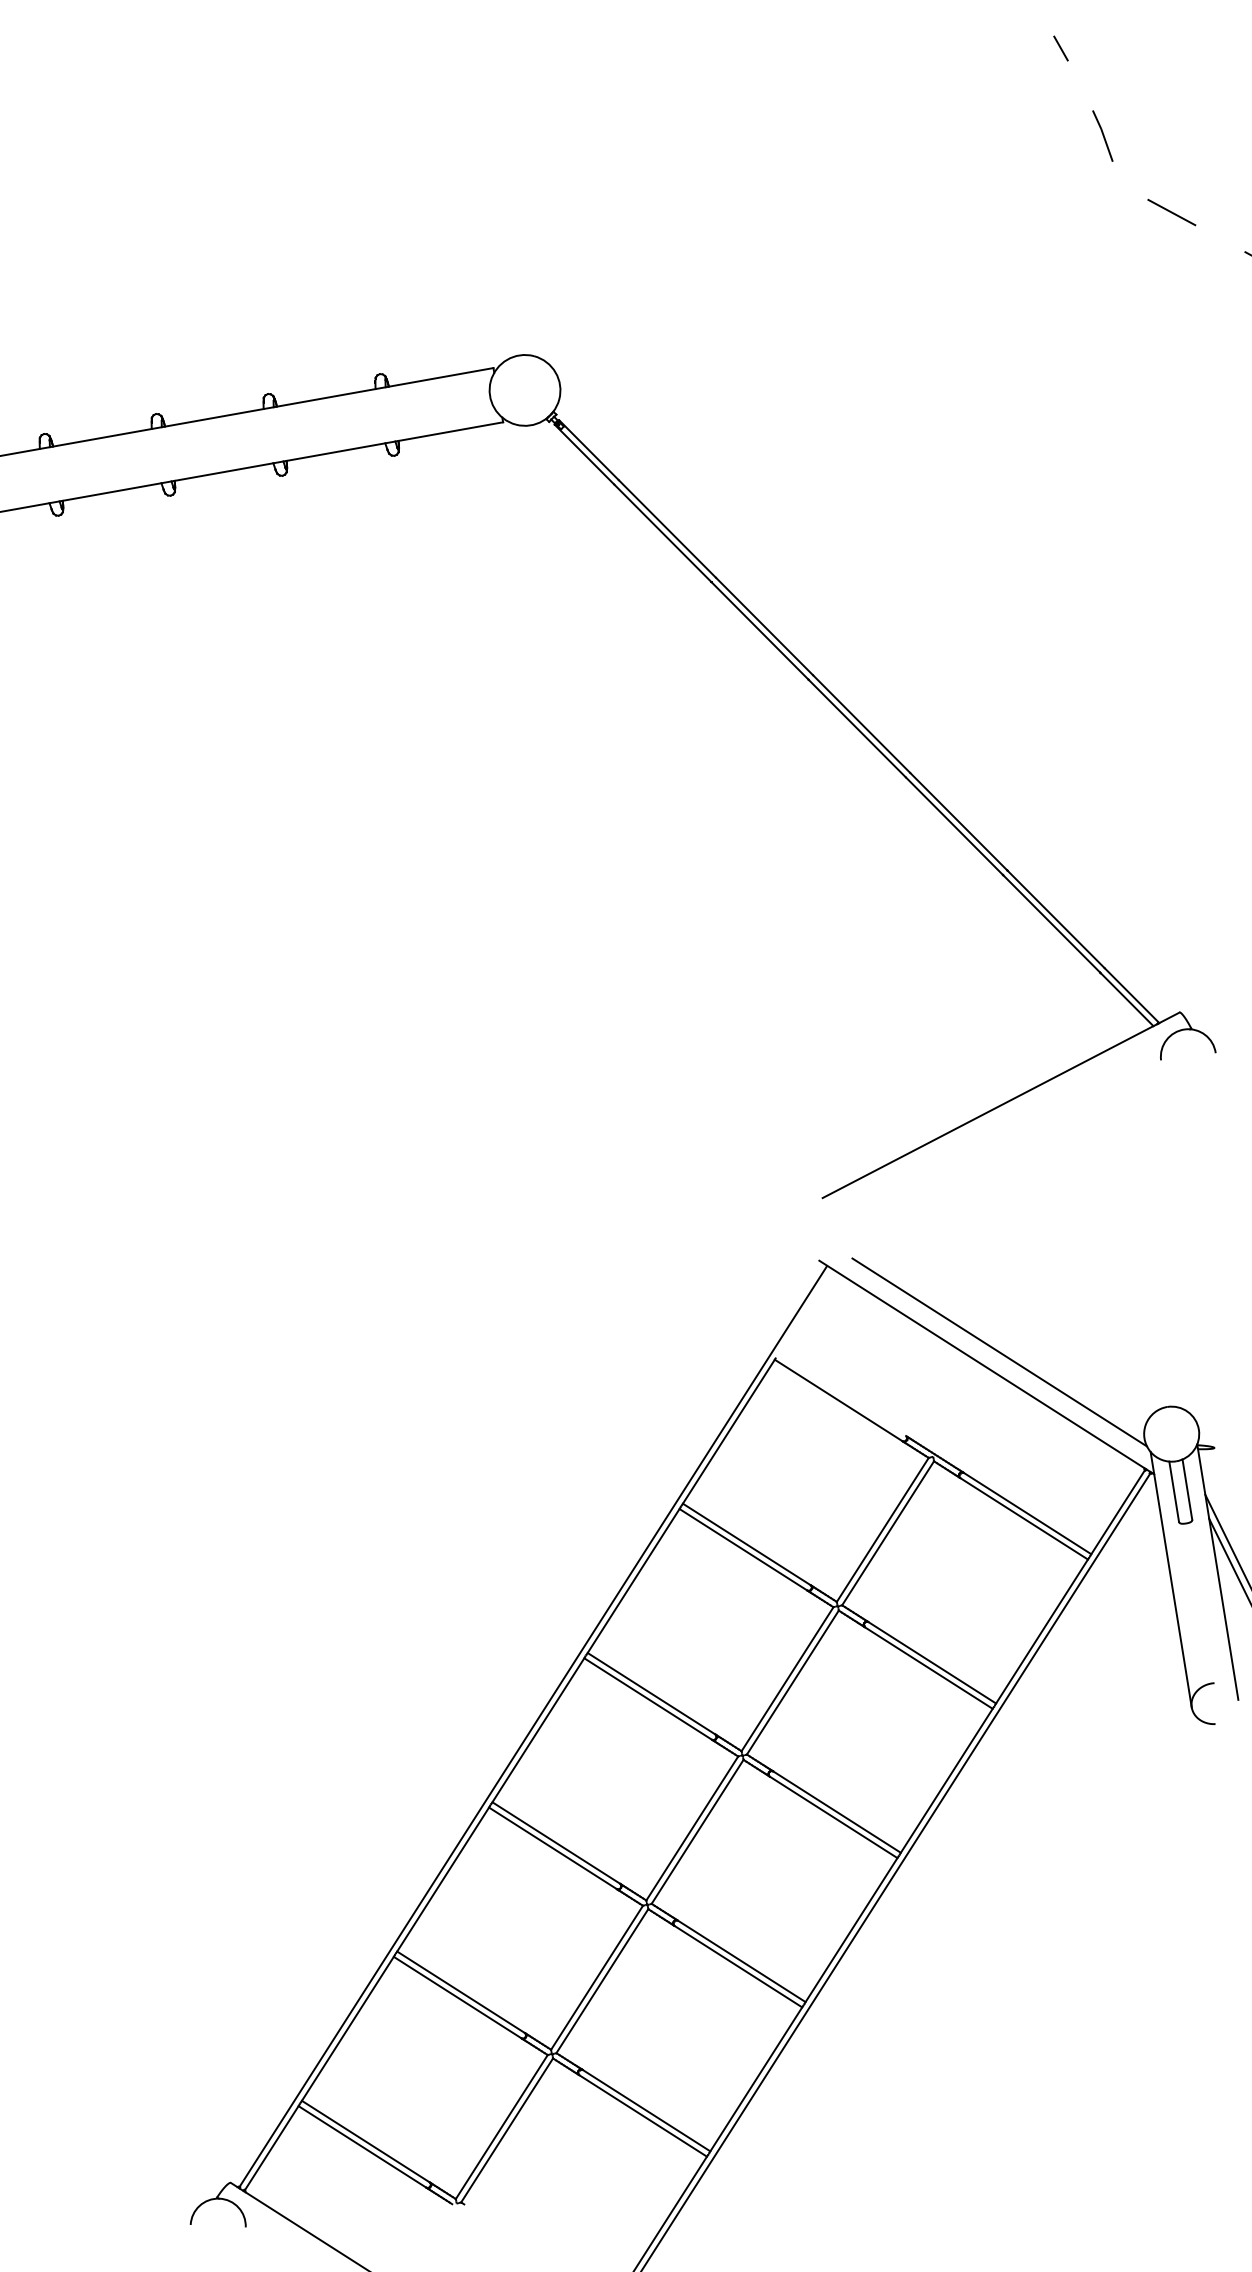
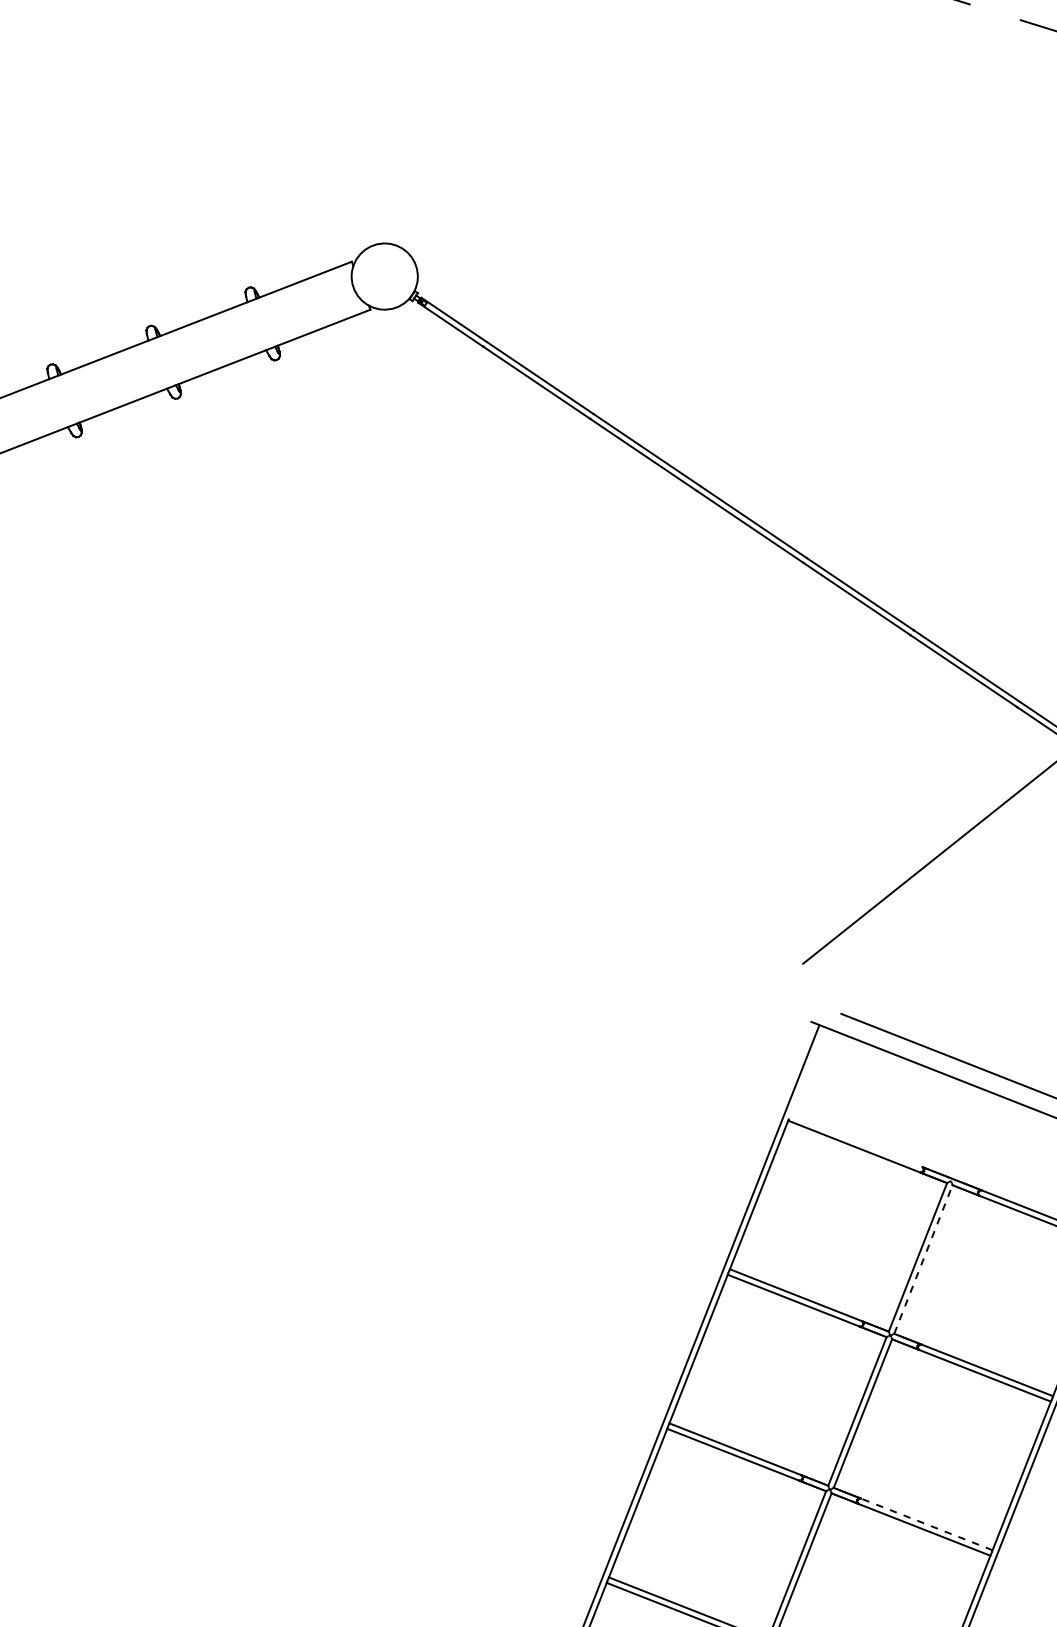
line: (888, 1532) -> (923, 1258), solid -> dashed
line: (836, 1812) -> (926, 1524), solid -> dashed

